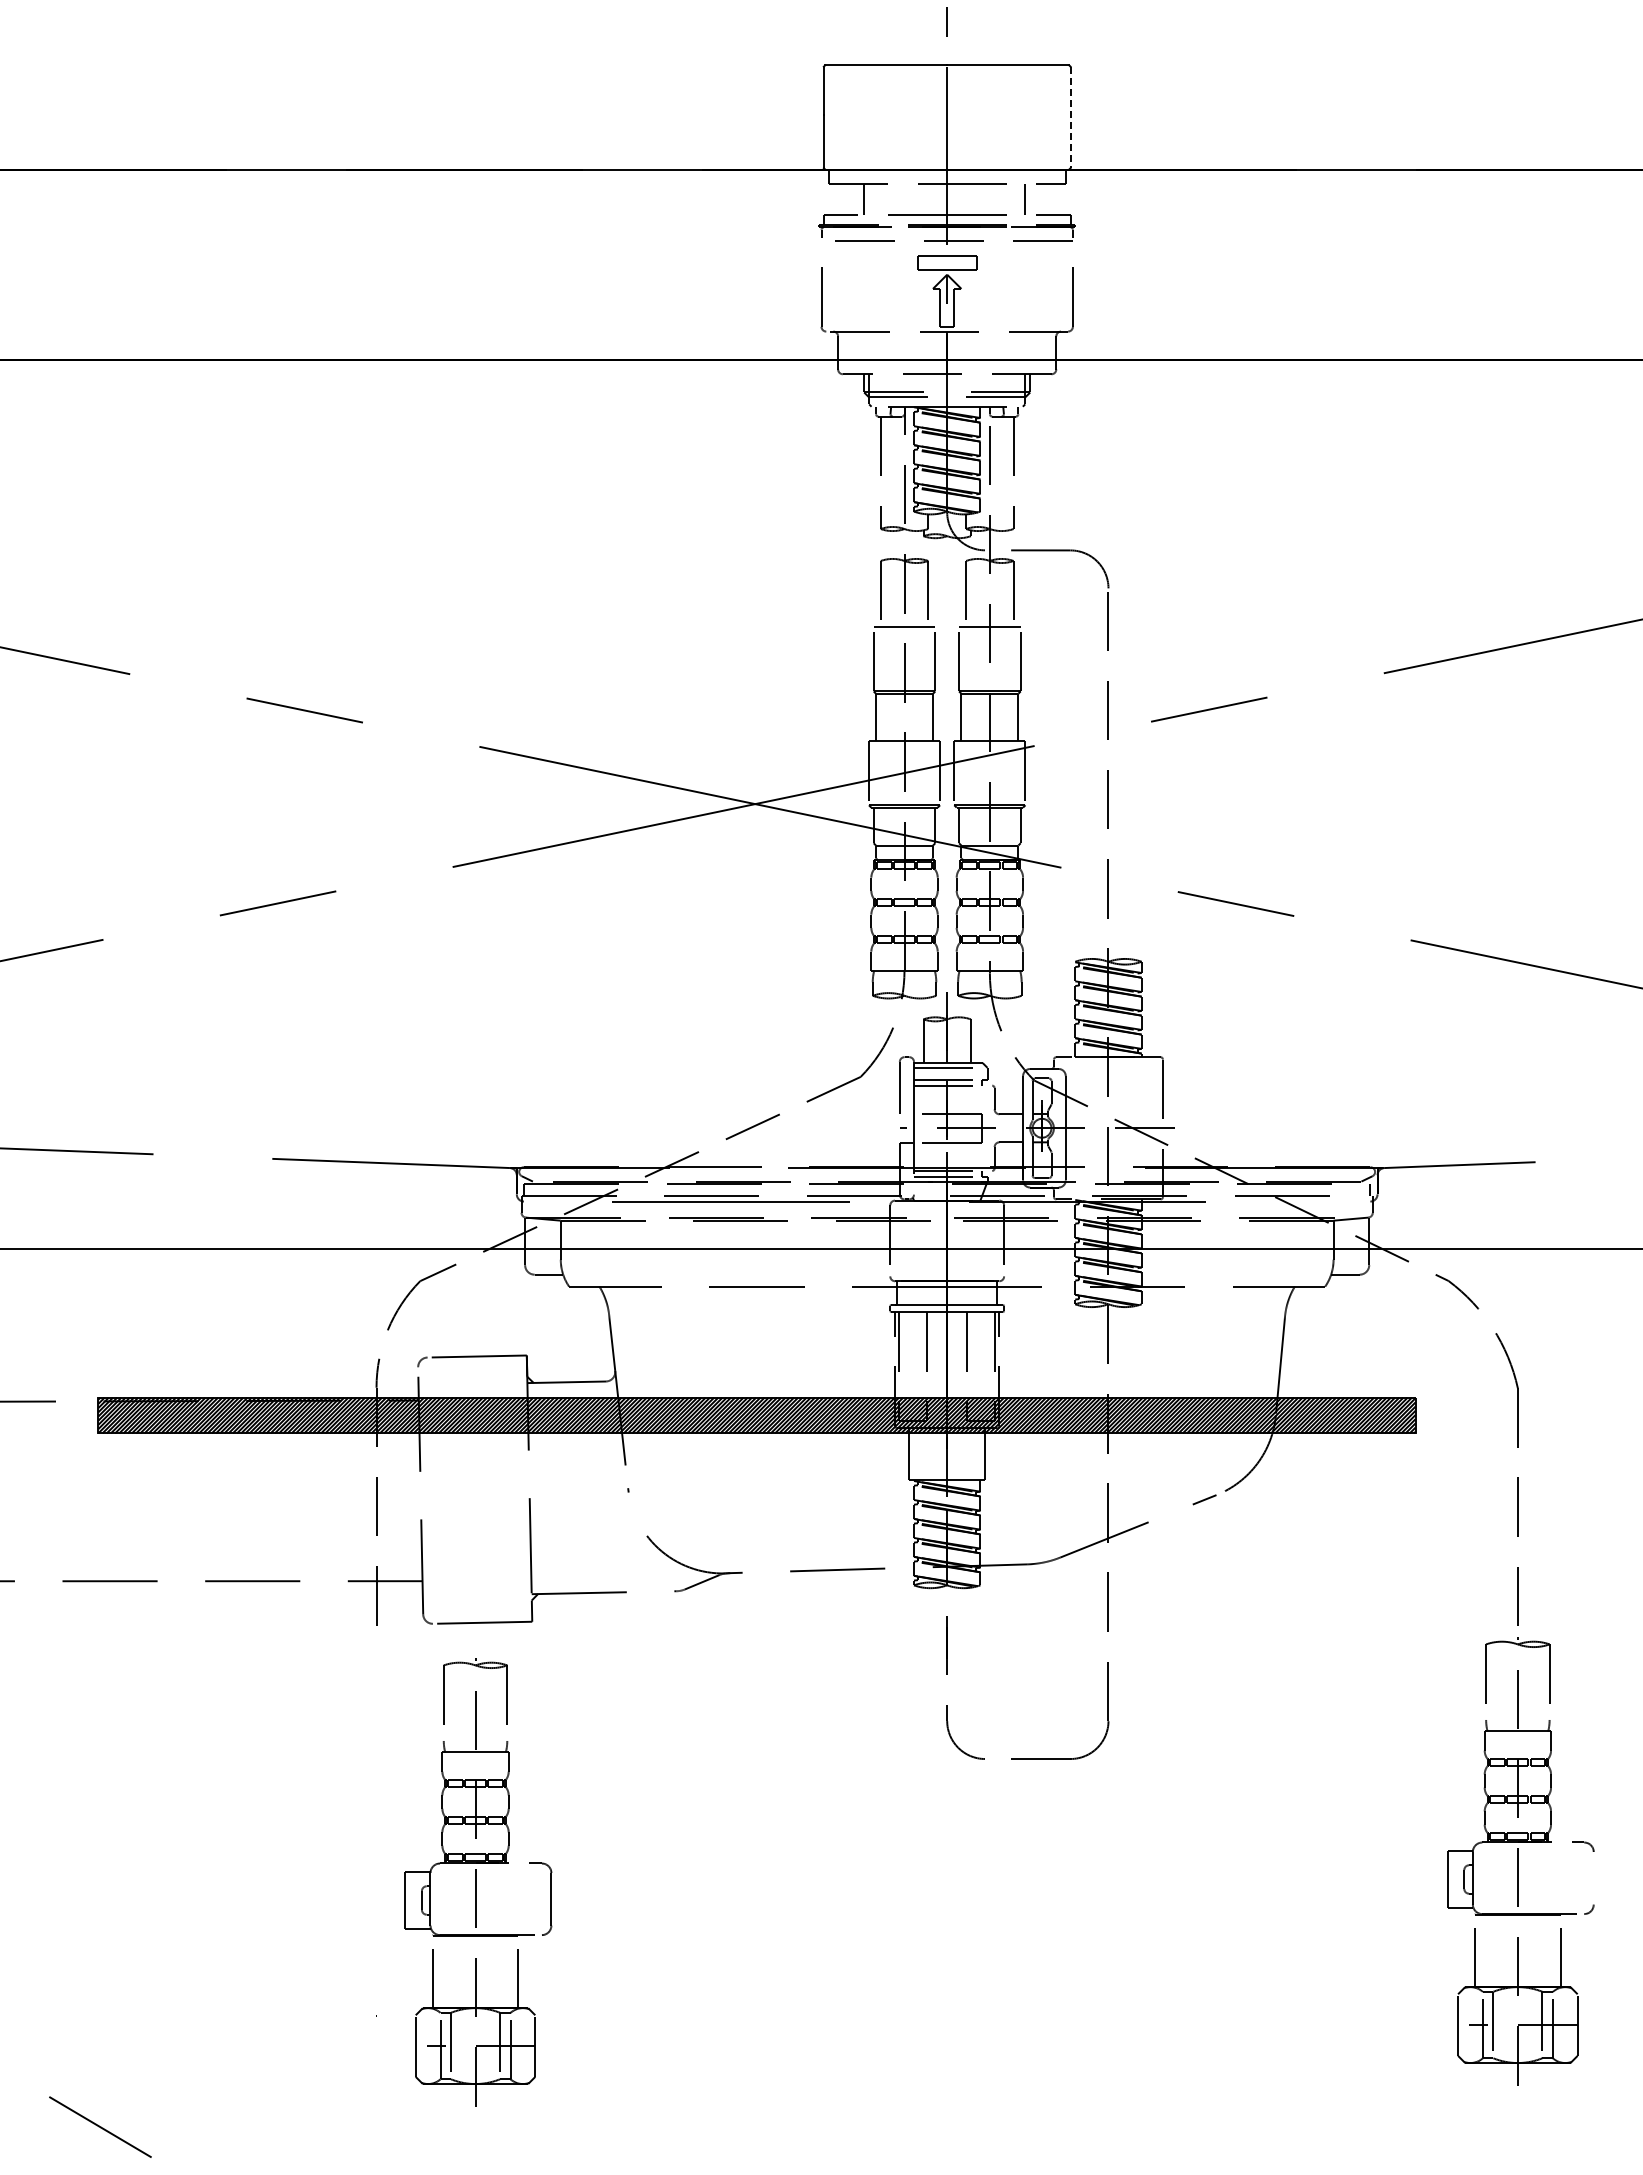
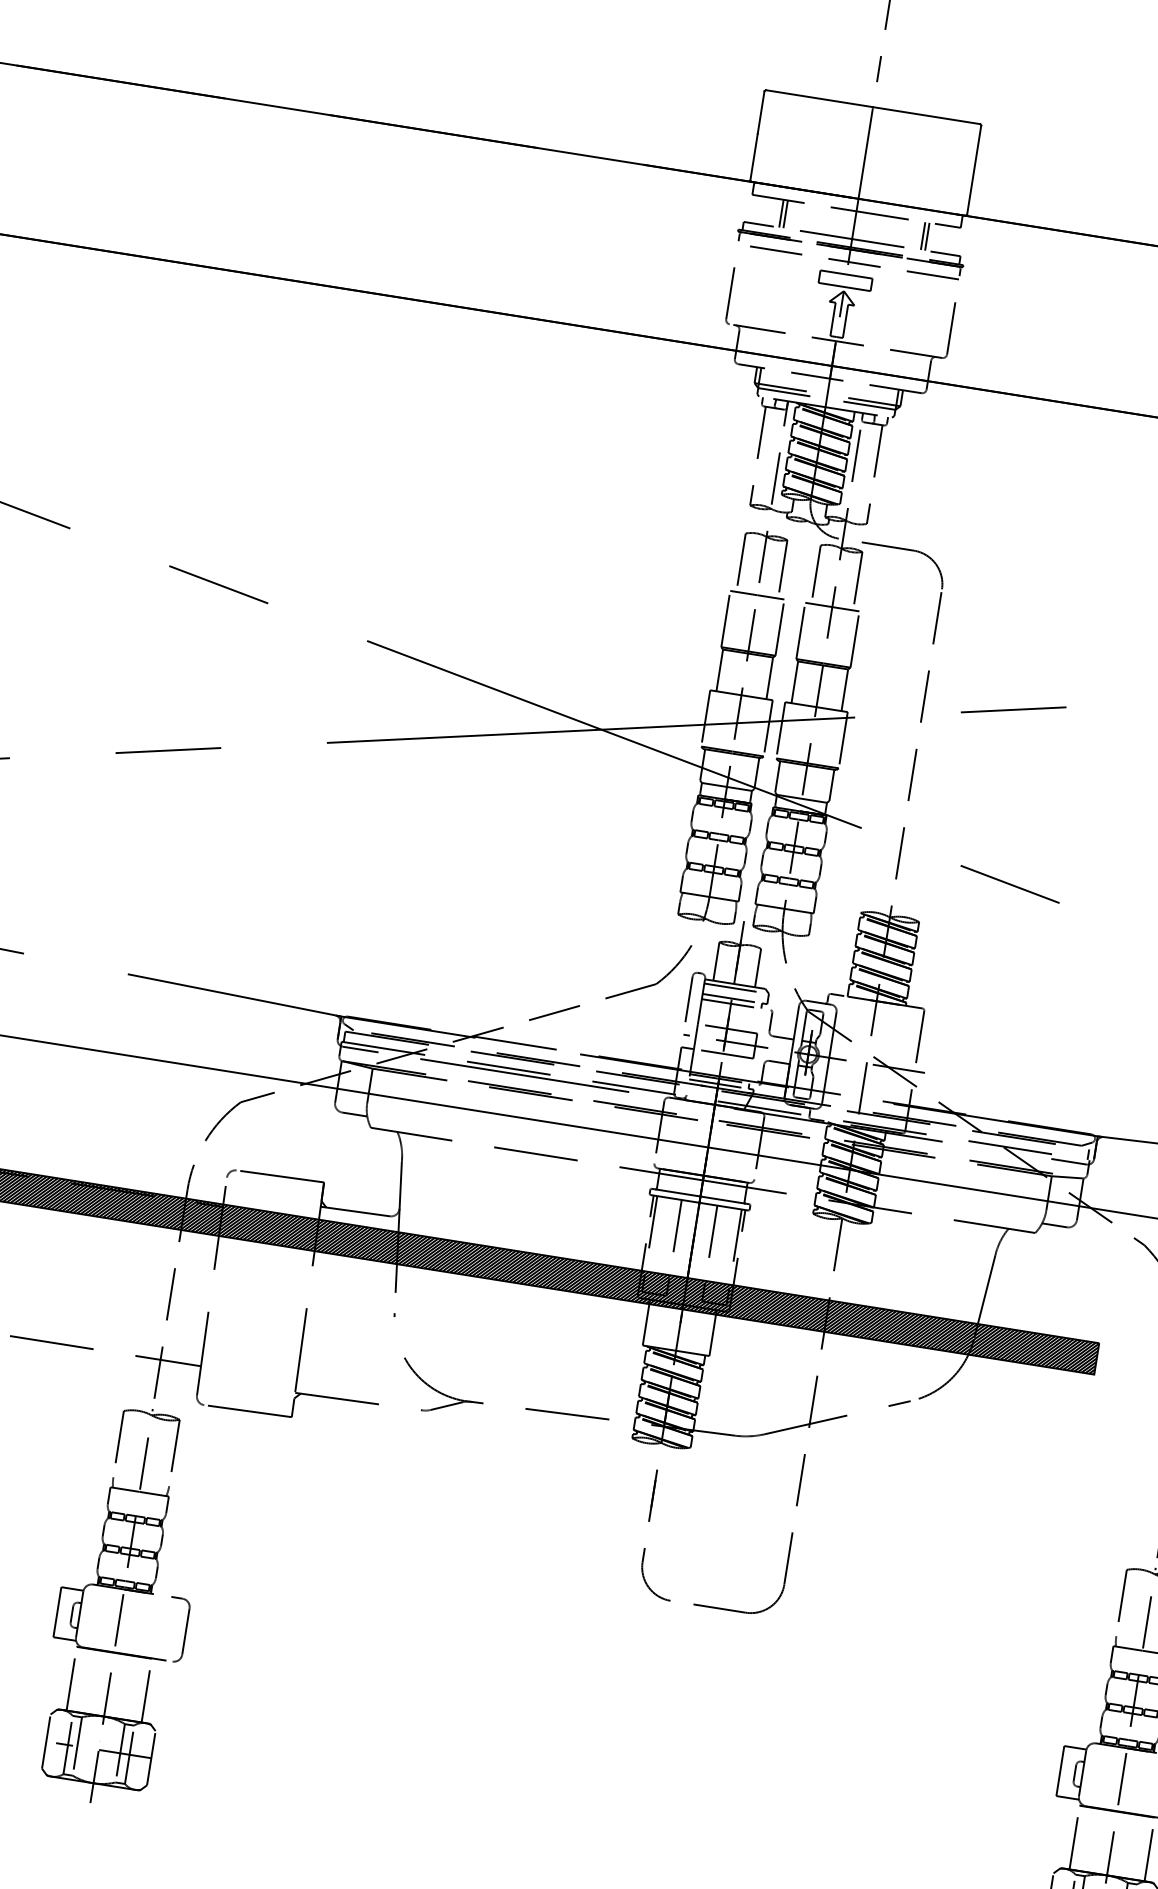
line: (1070, 117) -> (974, 170), dashed -> solid
line: (869, 199) -> (786, 214), added
line: (1030, 199) -> (927, 236), added
line: (543, 1201) -> (360, 1049), added
line: (1350, 1201) -> (1069, 1161), added
part: (478, 1882) -> (124, 1606), moved

